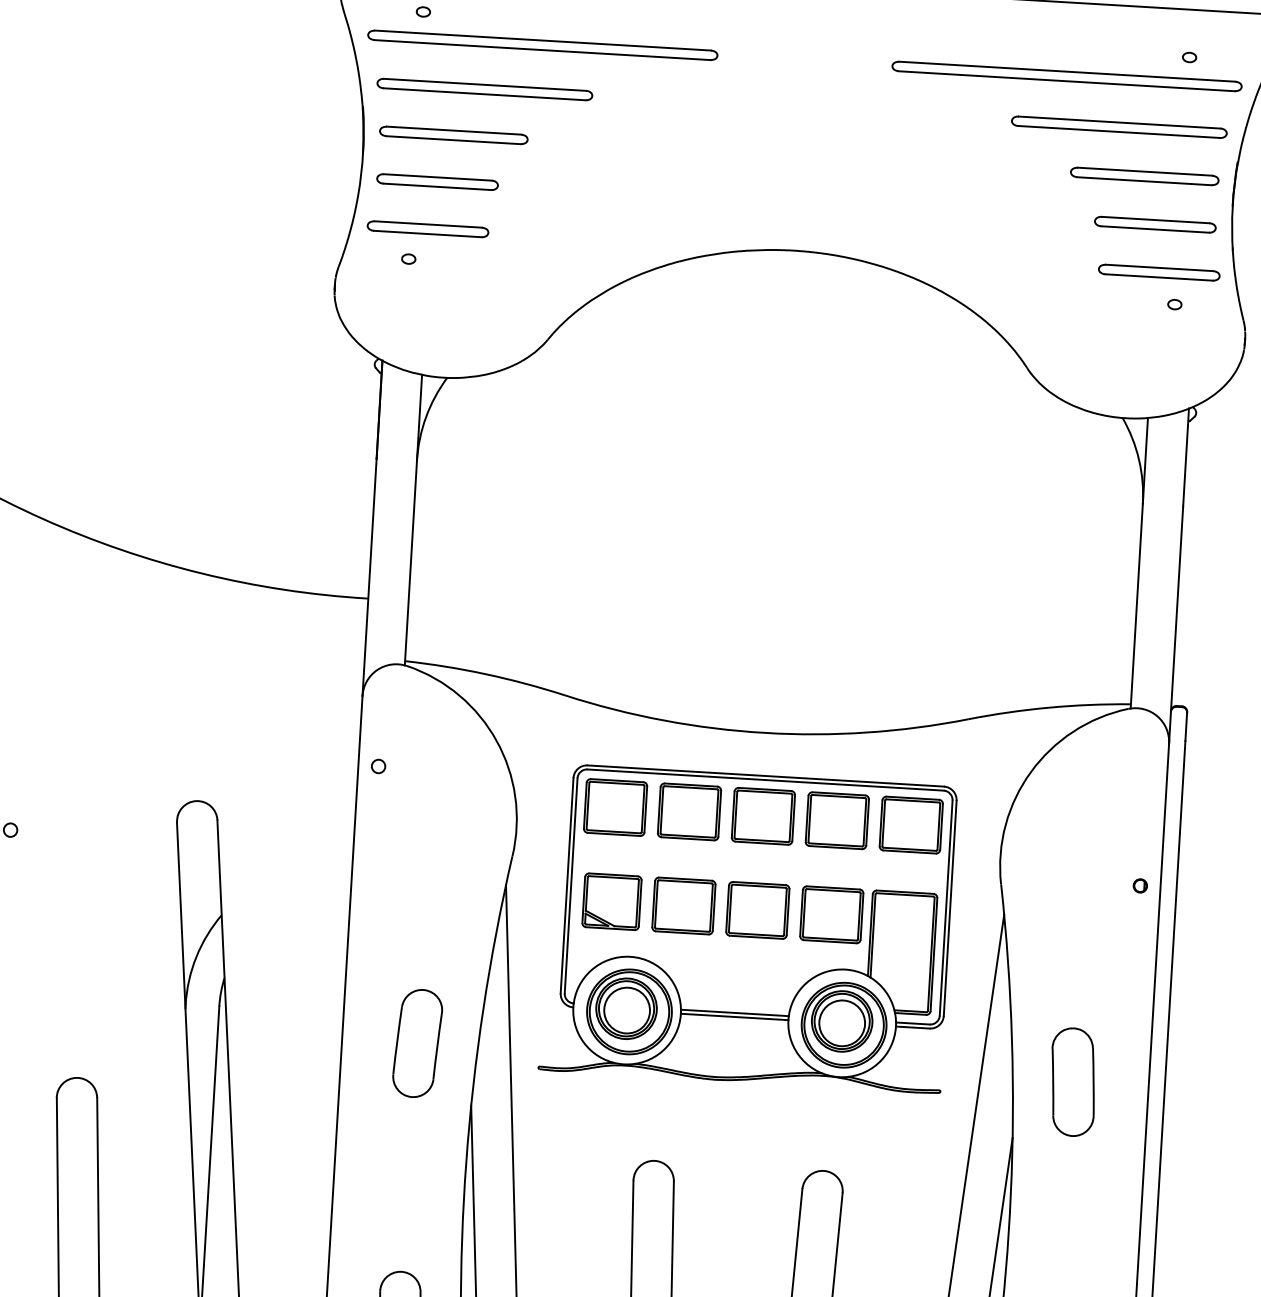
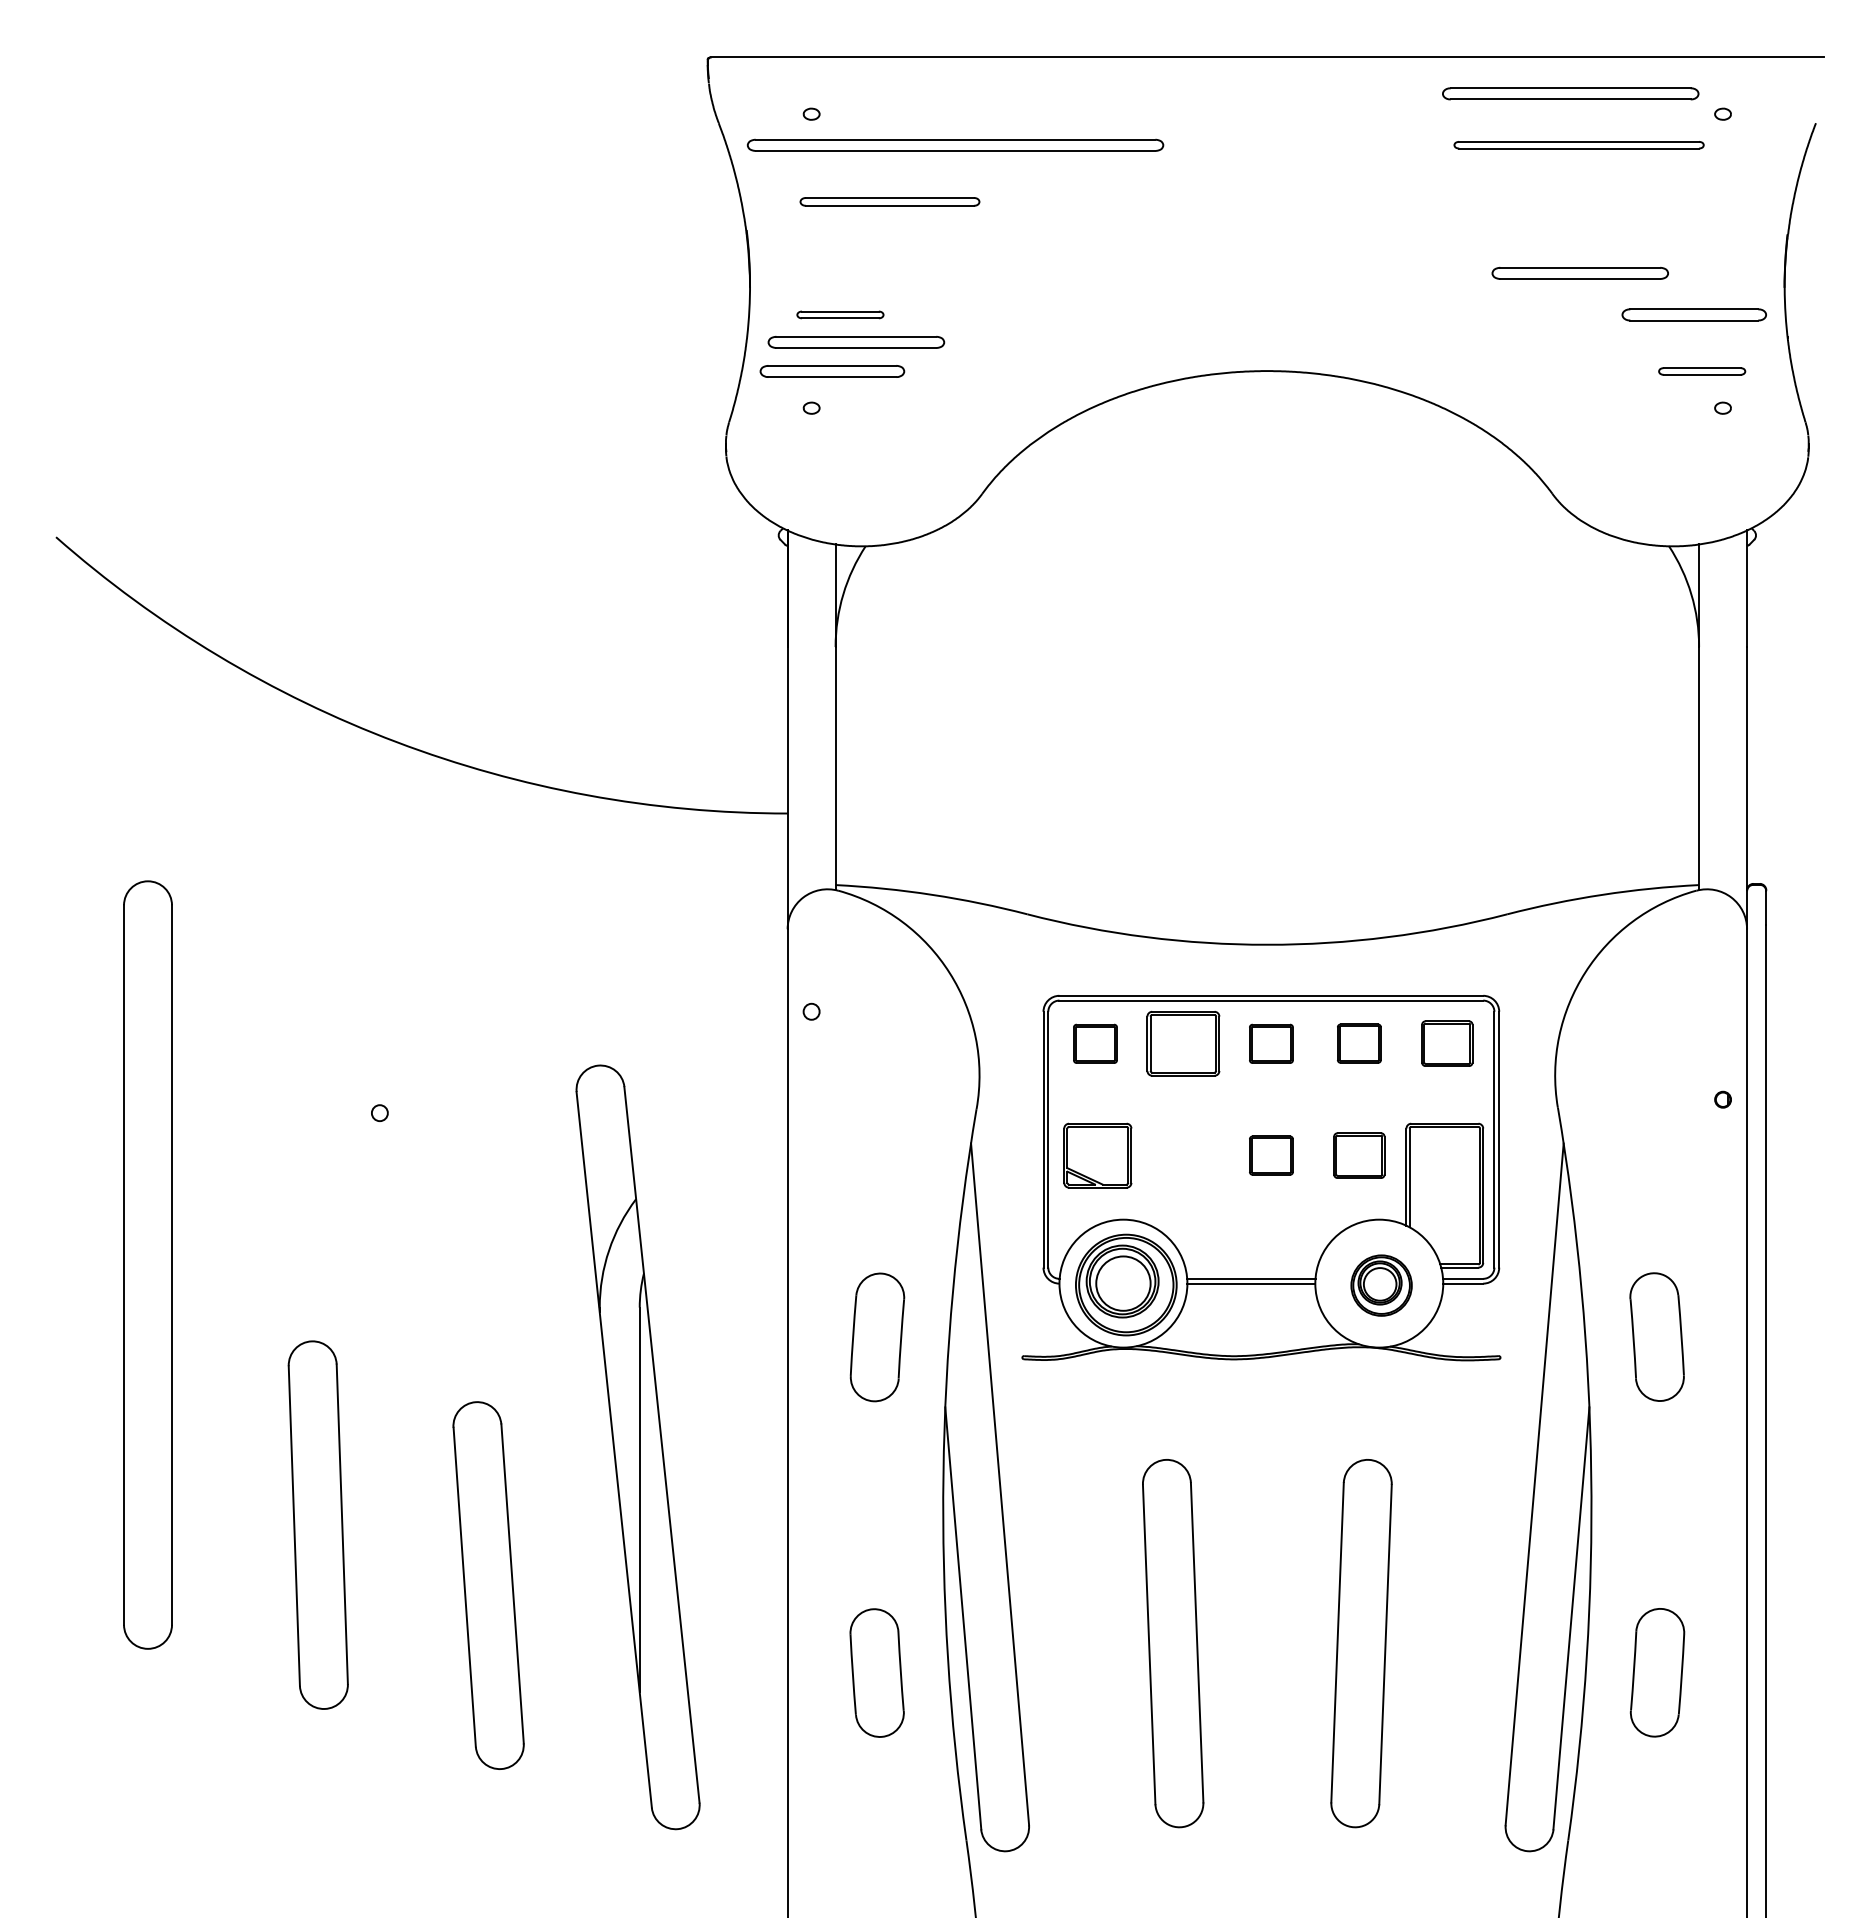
part: (1066, 75) -> (1578, 144), size x0.6
part: (484, 89) -> (889, 201), size x0.7
part: (1119, 126) -> (1570, 93), moved
part: (453, 135) -> (856, 342), moved
part: (1144, 175) -> (1579, 272), moved
part: (437, 181) -> (840, 314), size x0.6
part: (1158, 272) -> (1701, 371), size x0.6
part: (615, 807) -> (1095, 1043), size x0.6
part: (763, 816) -> (1271, 1043), size x0.6
part: (837, 820) -> (1359, 1043), size x0.6
part: (911, 824) -> (1447, 1043), size x0.7
part: (684, 905) -> (1183, 1155), removed
part: (757, 910) -> (1271, 1155), size x0.6
part: (831, 914) -> (1359, 1155), size x0.7
part: (843, 1025) -> (1381, 1285), size x0.6

